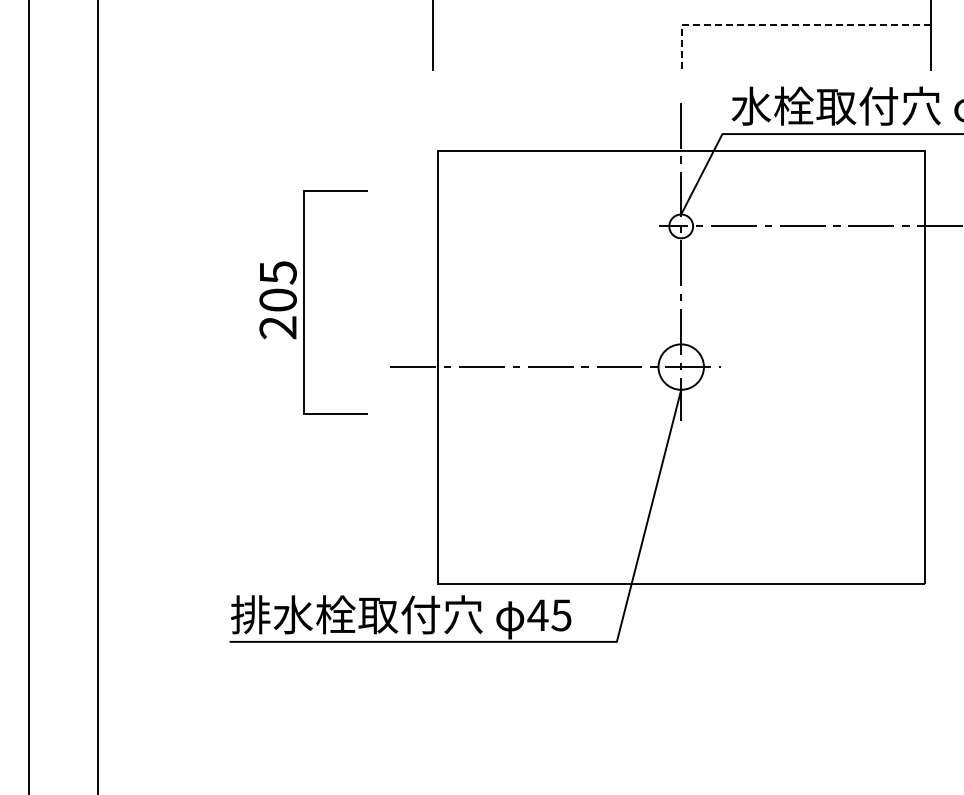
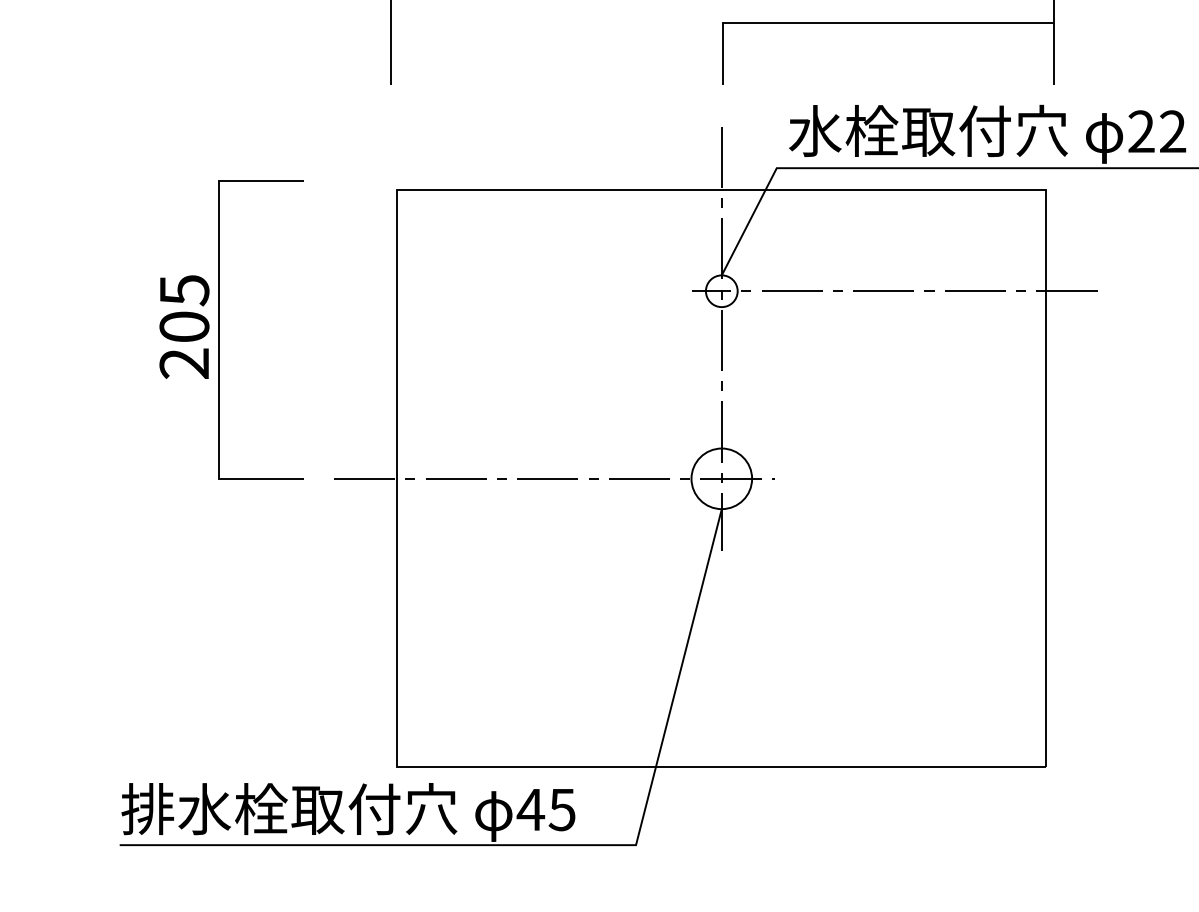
line: (781, 25) -> (855, 23), dashed -> solid
part: (304, 302) -> (219, 330), moved

